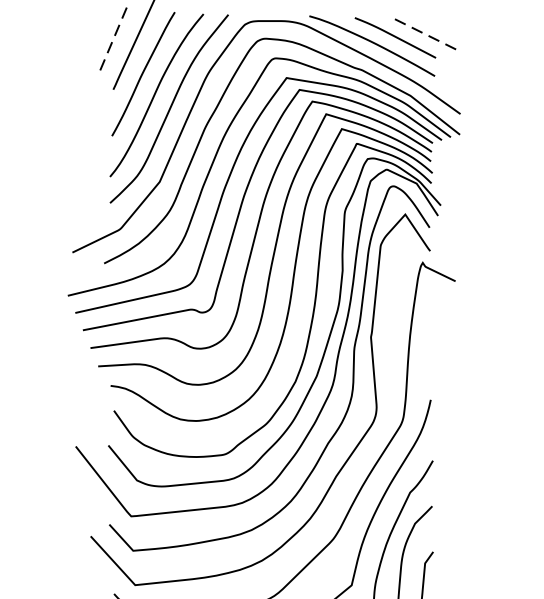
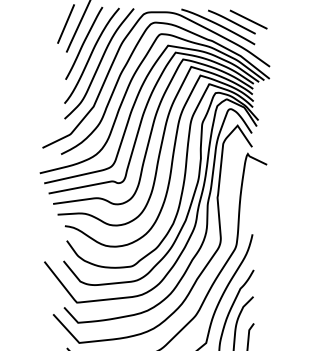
line: (423, 33) -> (248, 19), dashed -> solid
line: (111, 41) -> (65, 24), dashed -> solid

